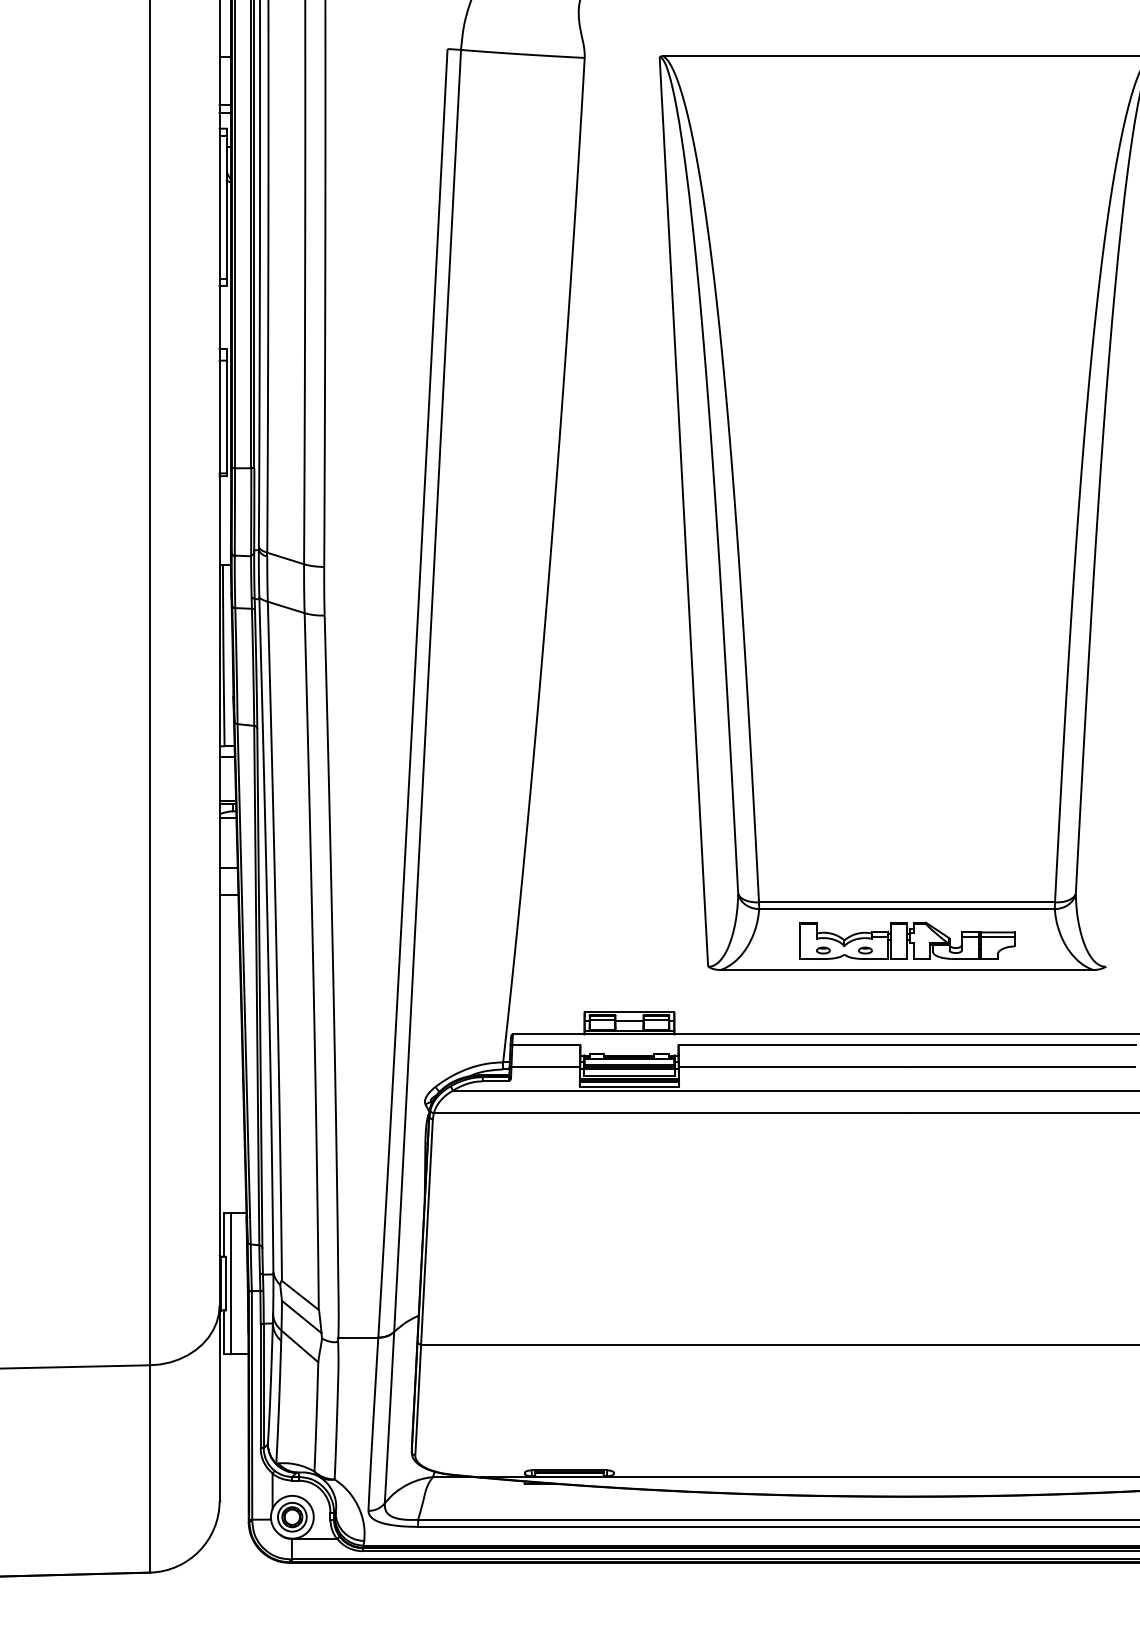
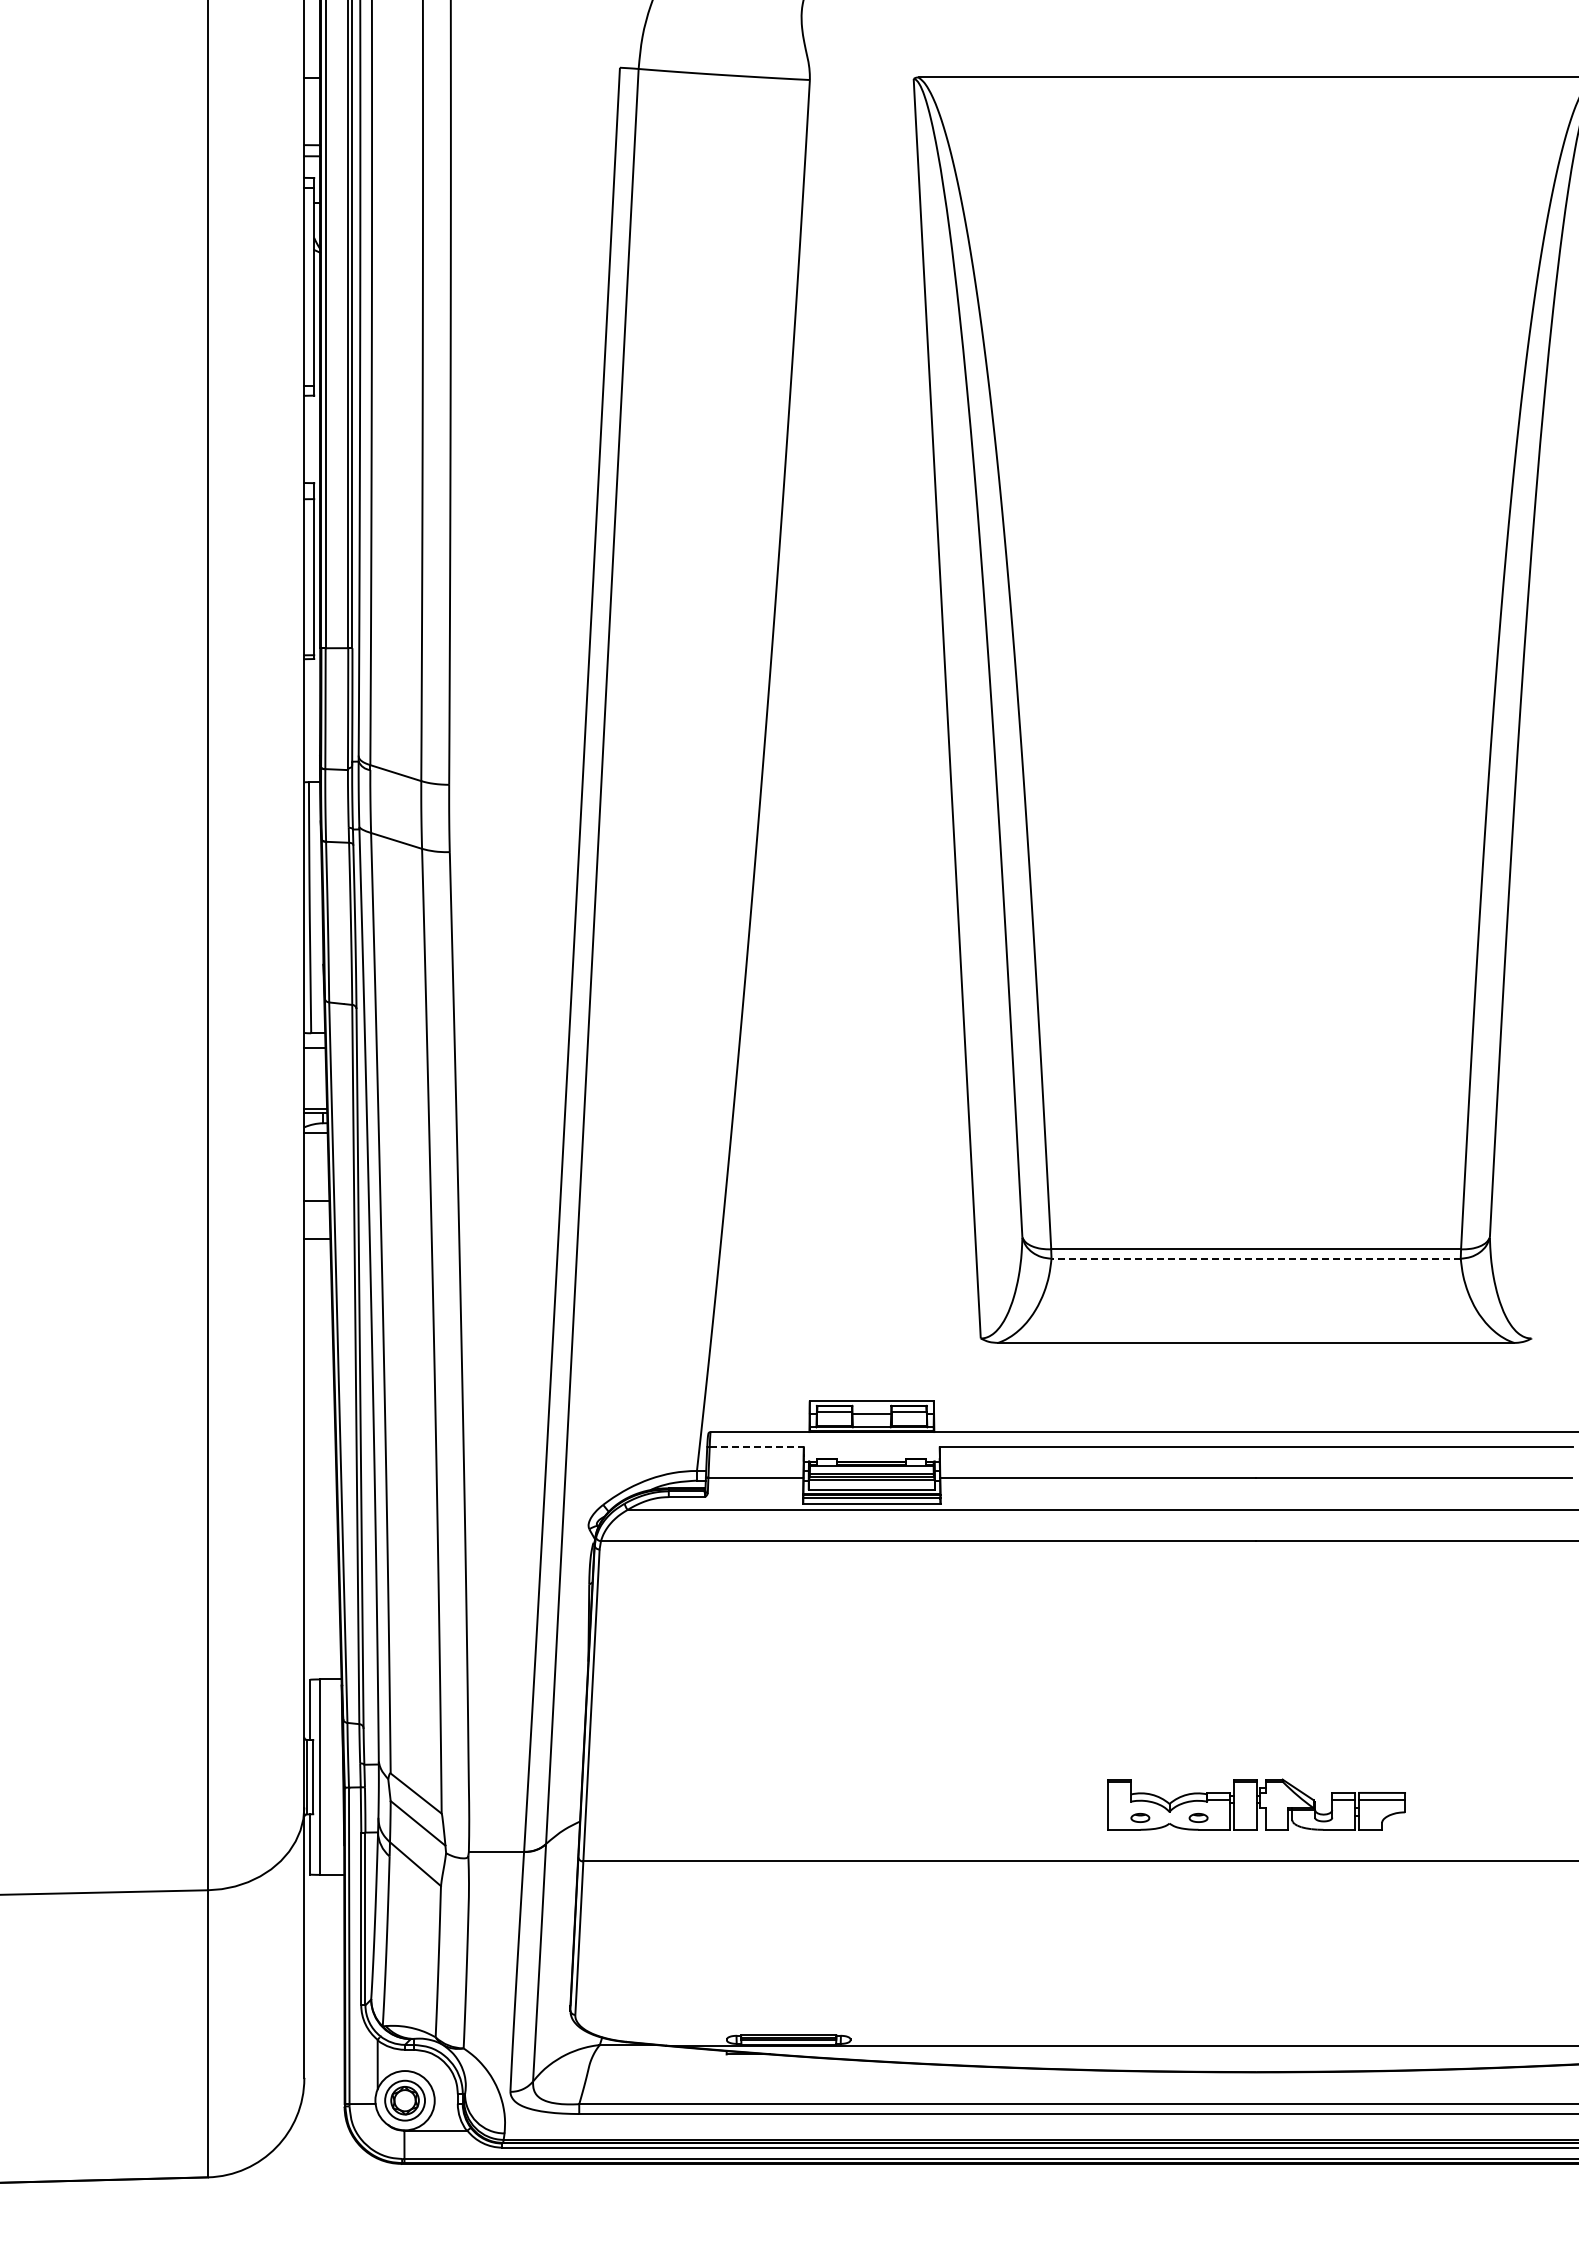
line: (907, 909) -> (1256, 1258), solid -> dashed
part: (907, 940) -> (1256, 1804), moved
line: (546, 1045) -> (757, 1447), solid -> dashed

